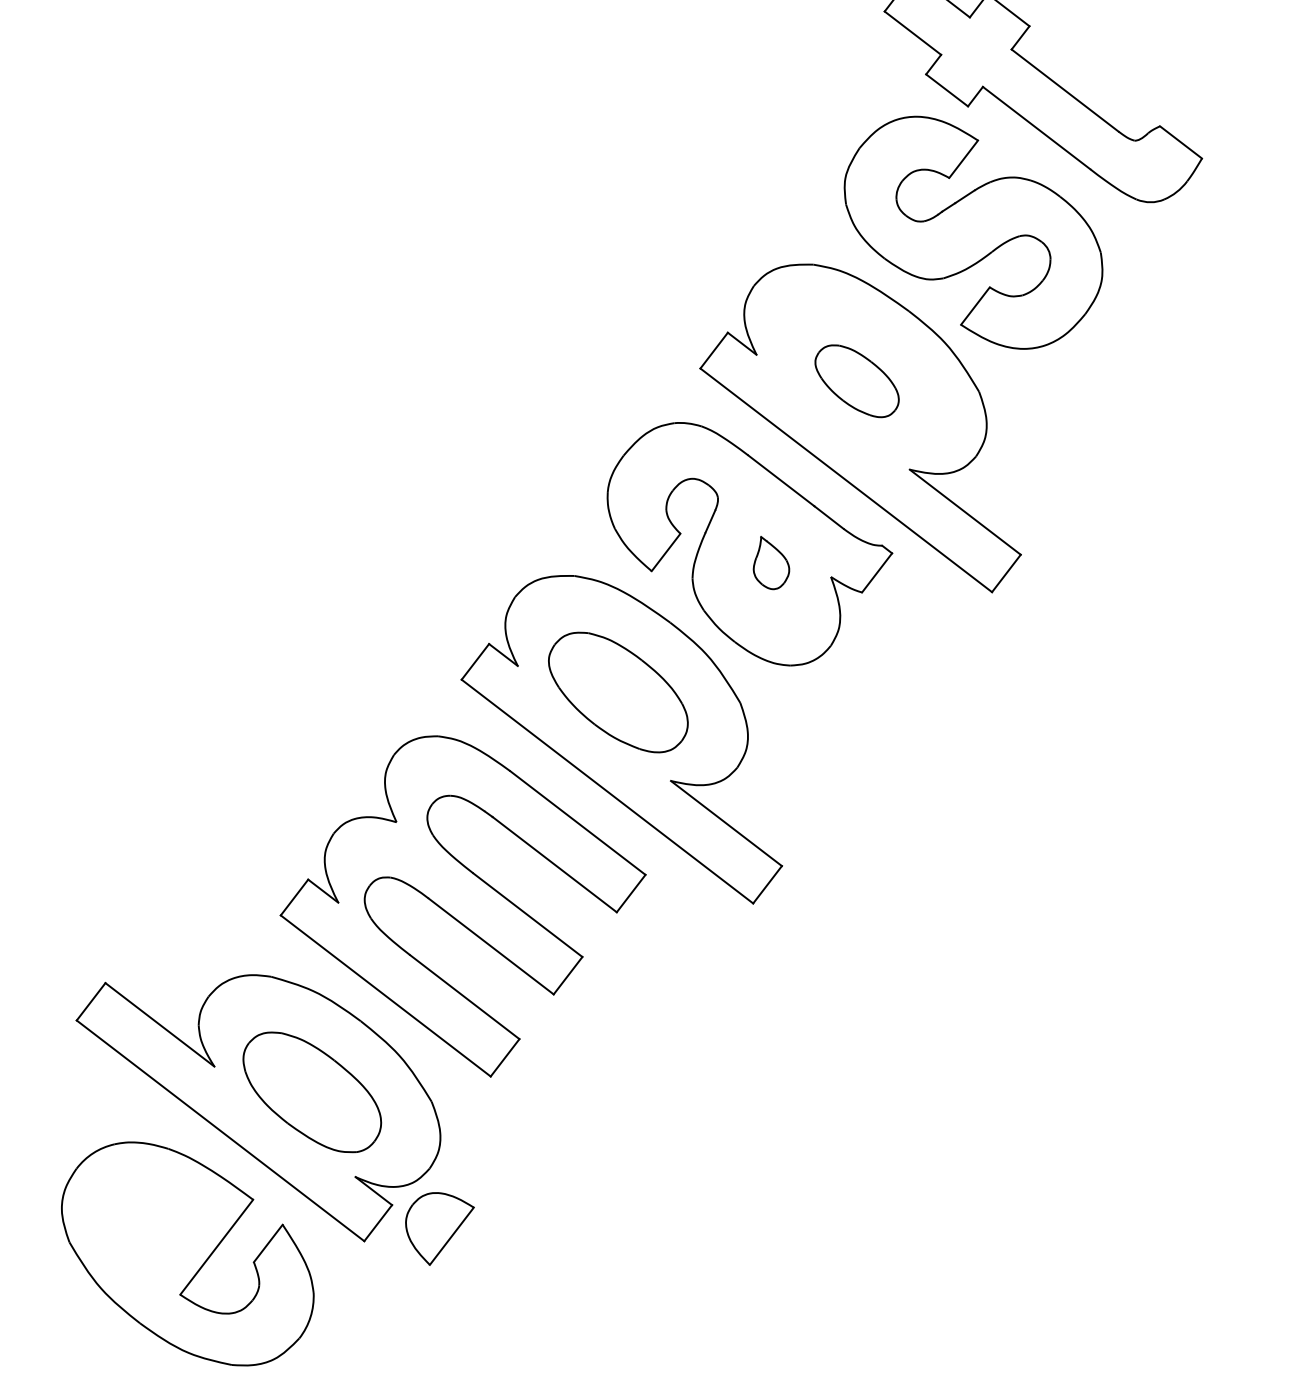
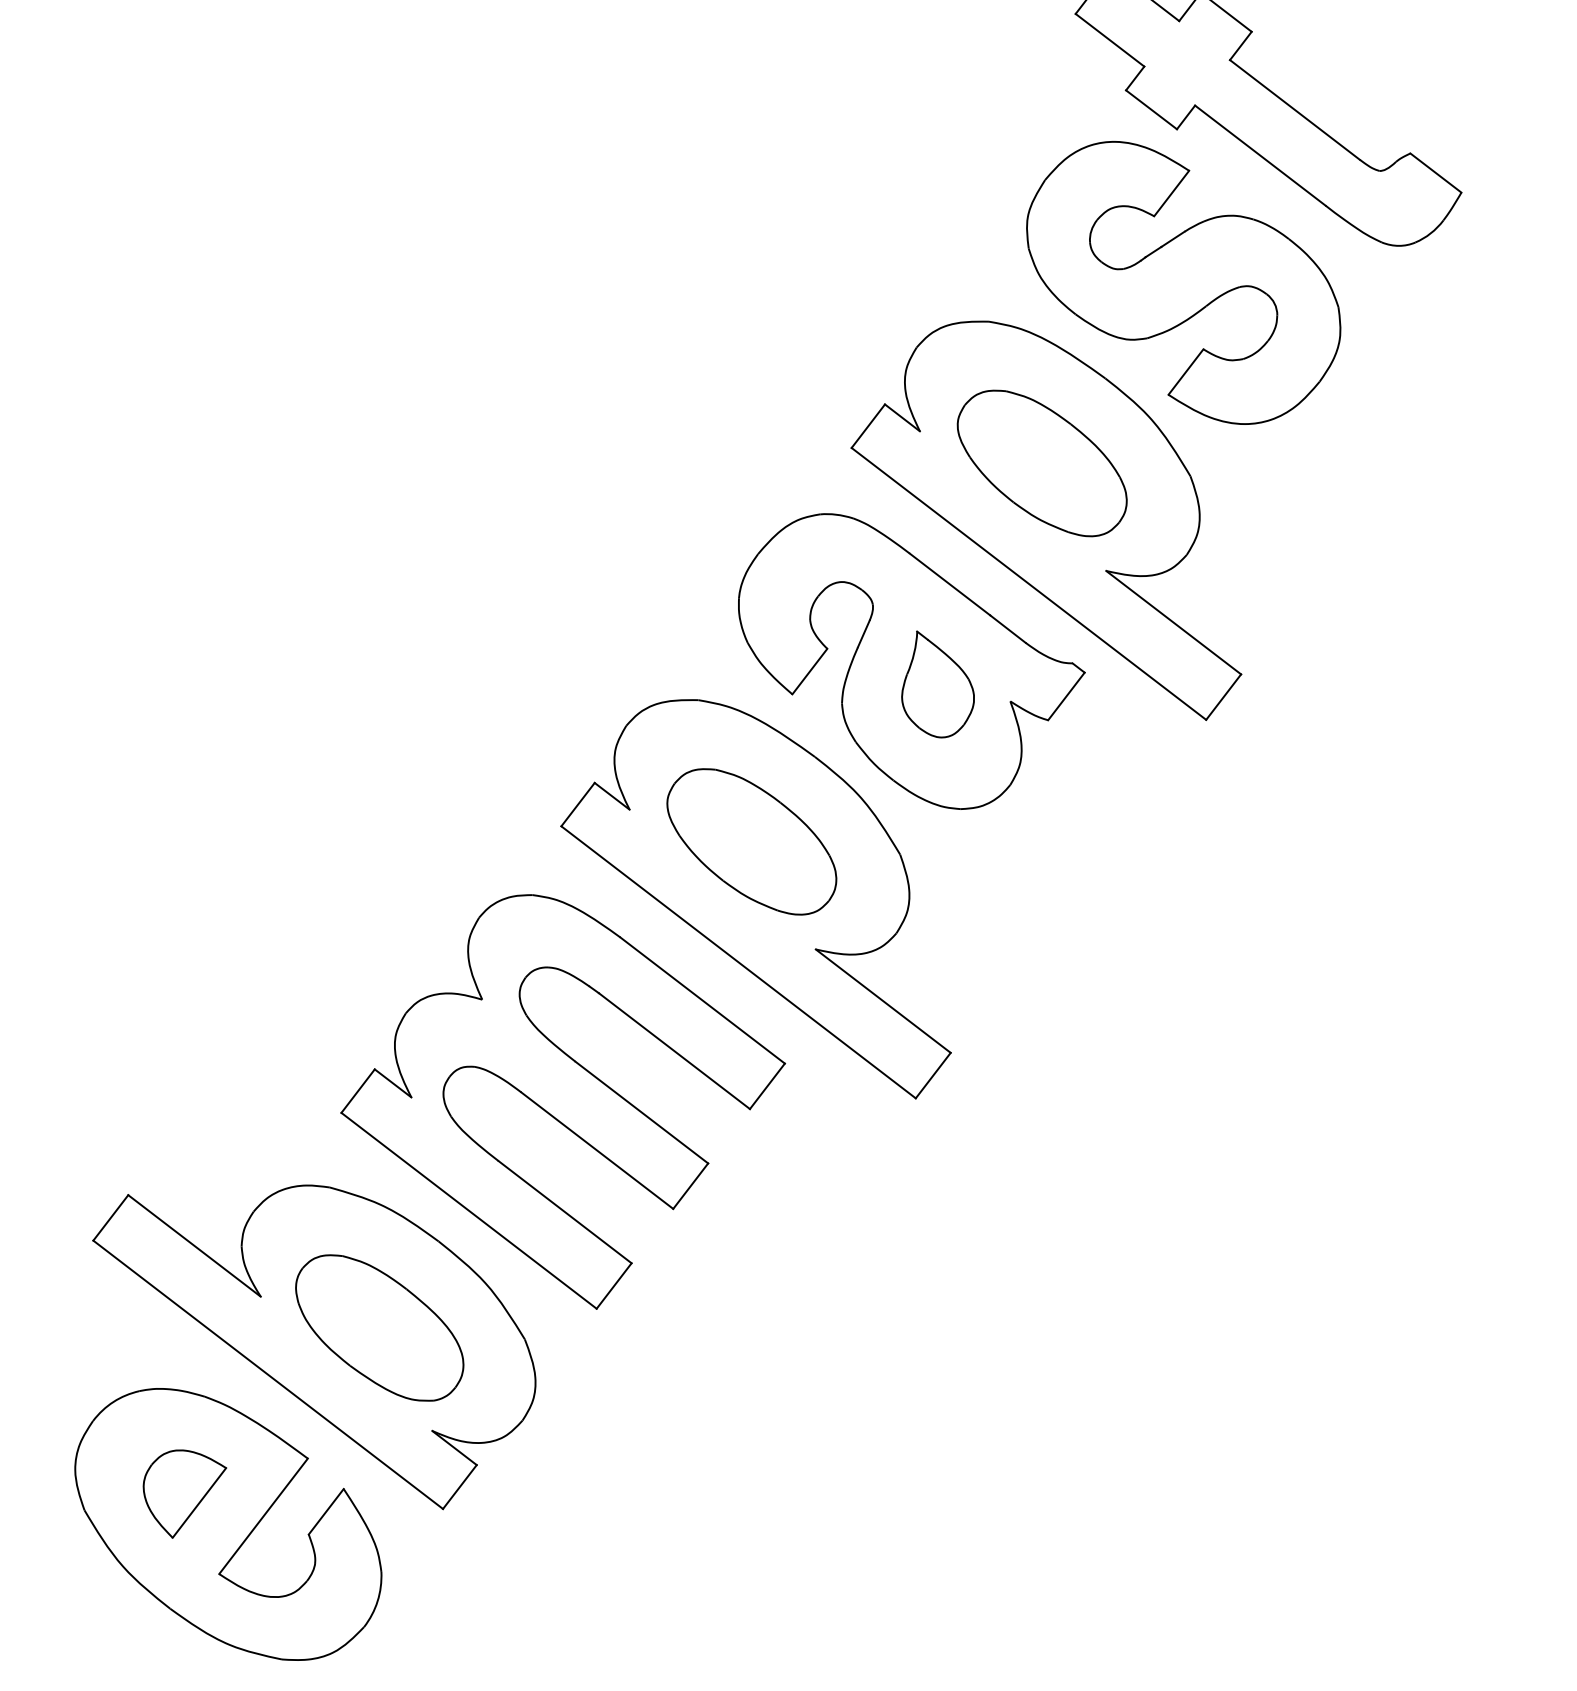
part: (856, 381) -> (1041, 463), size x1.67
part: (771, 563) -> (937, 684), size x1.67
part: (439, 1228) -> (184, 1493), moved

